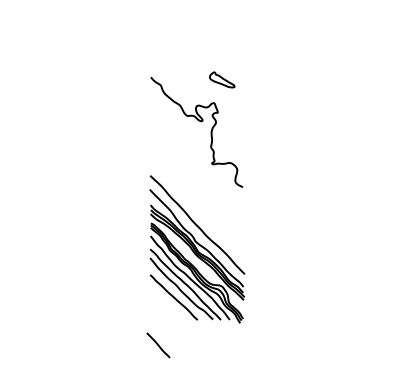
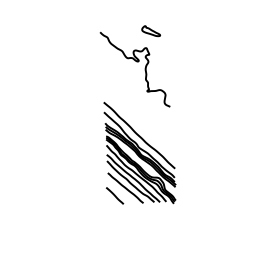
line: (158, 345) -> (115, 195), moved

